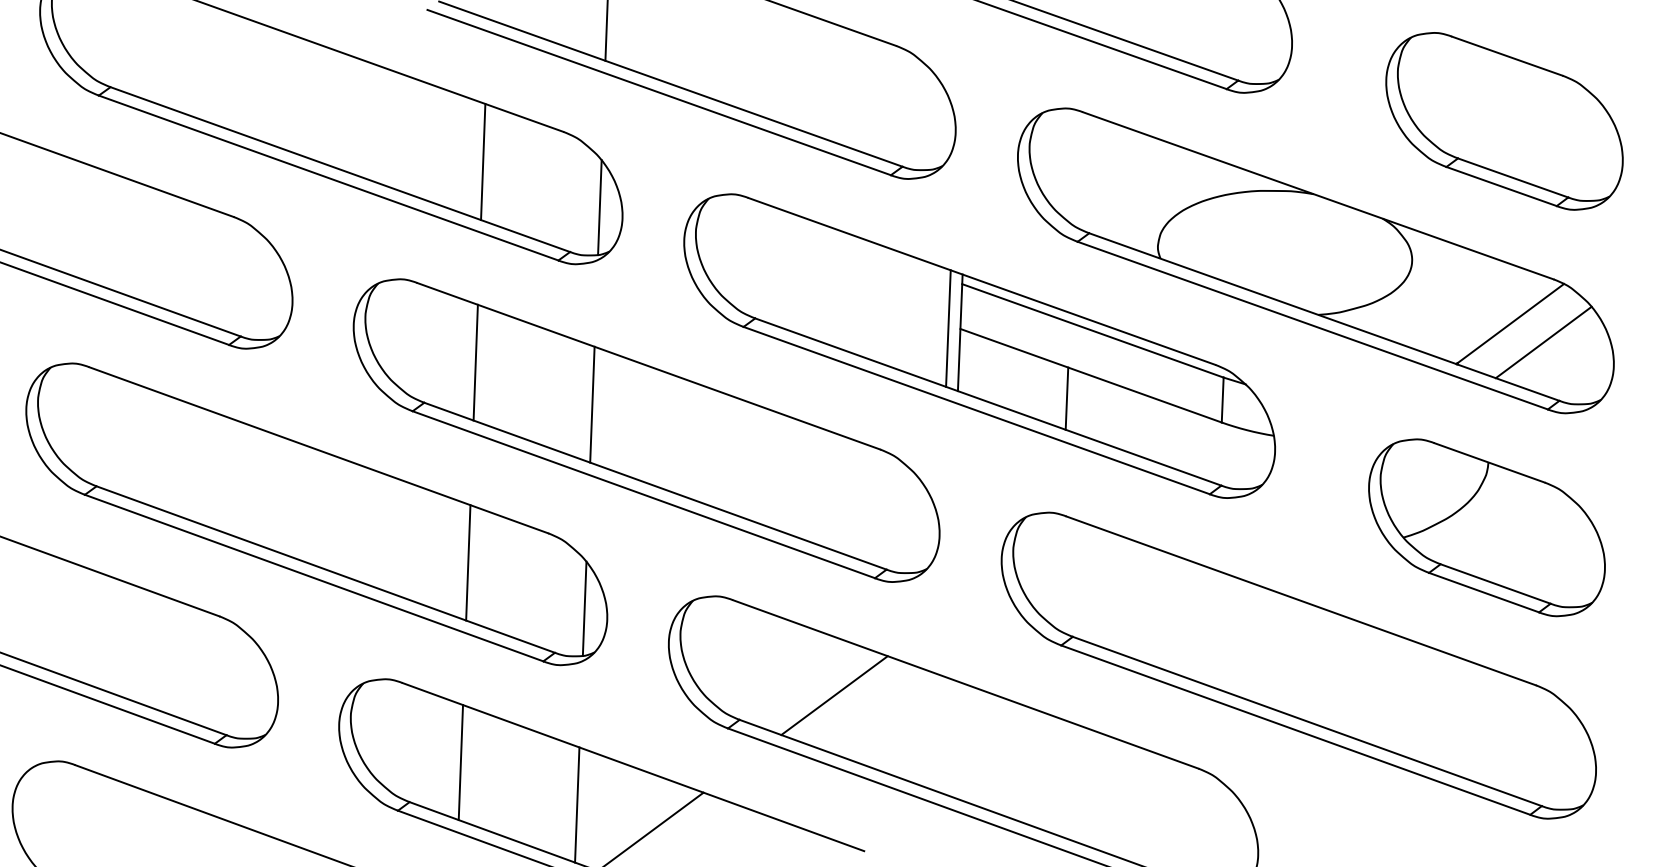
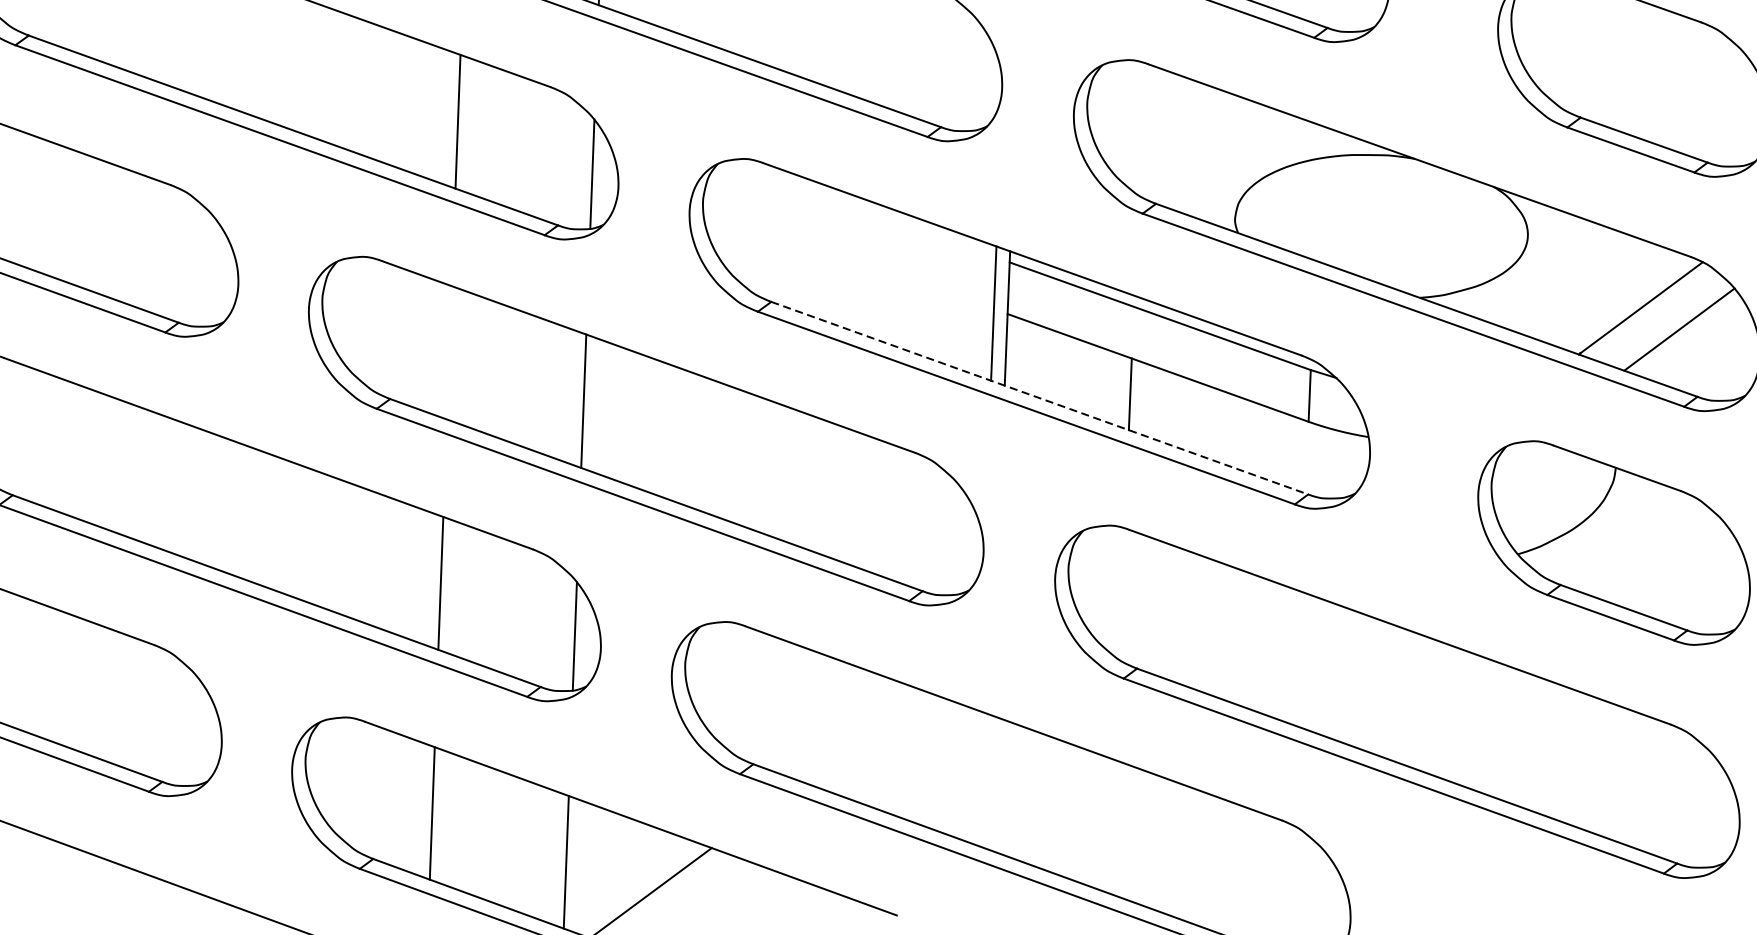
line: (475, 362) -> (449, 352), removed
line: (988, 402) -> (1039, 398), solid -> dashed
line: (834, 695) -> (862, 736), removed

